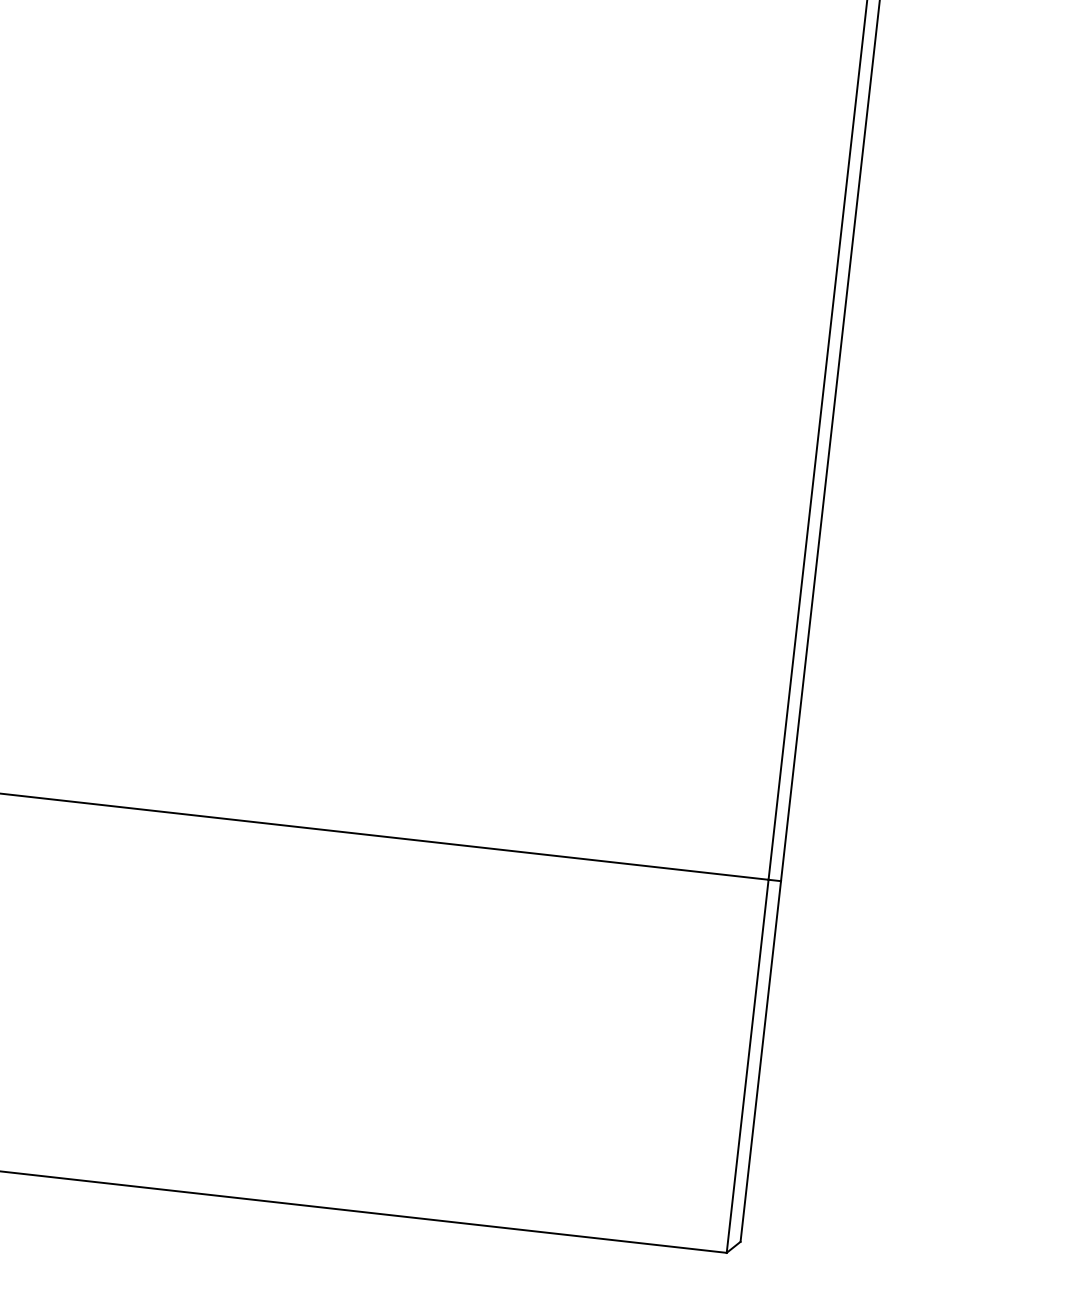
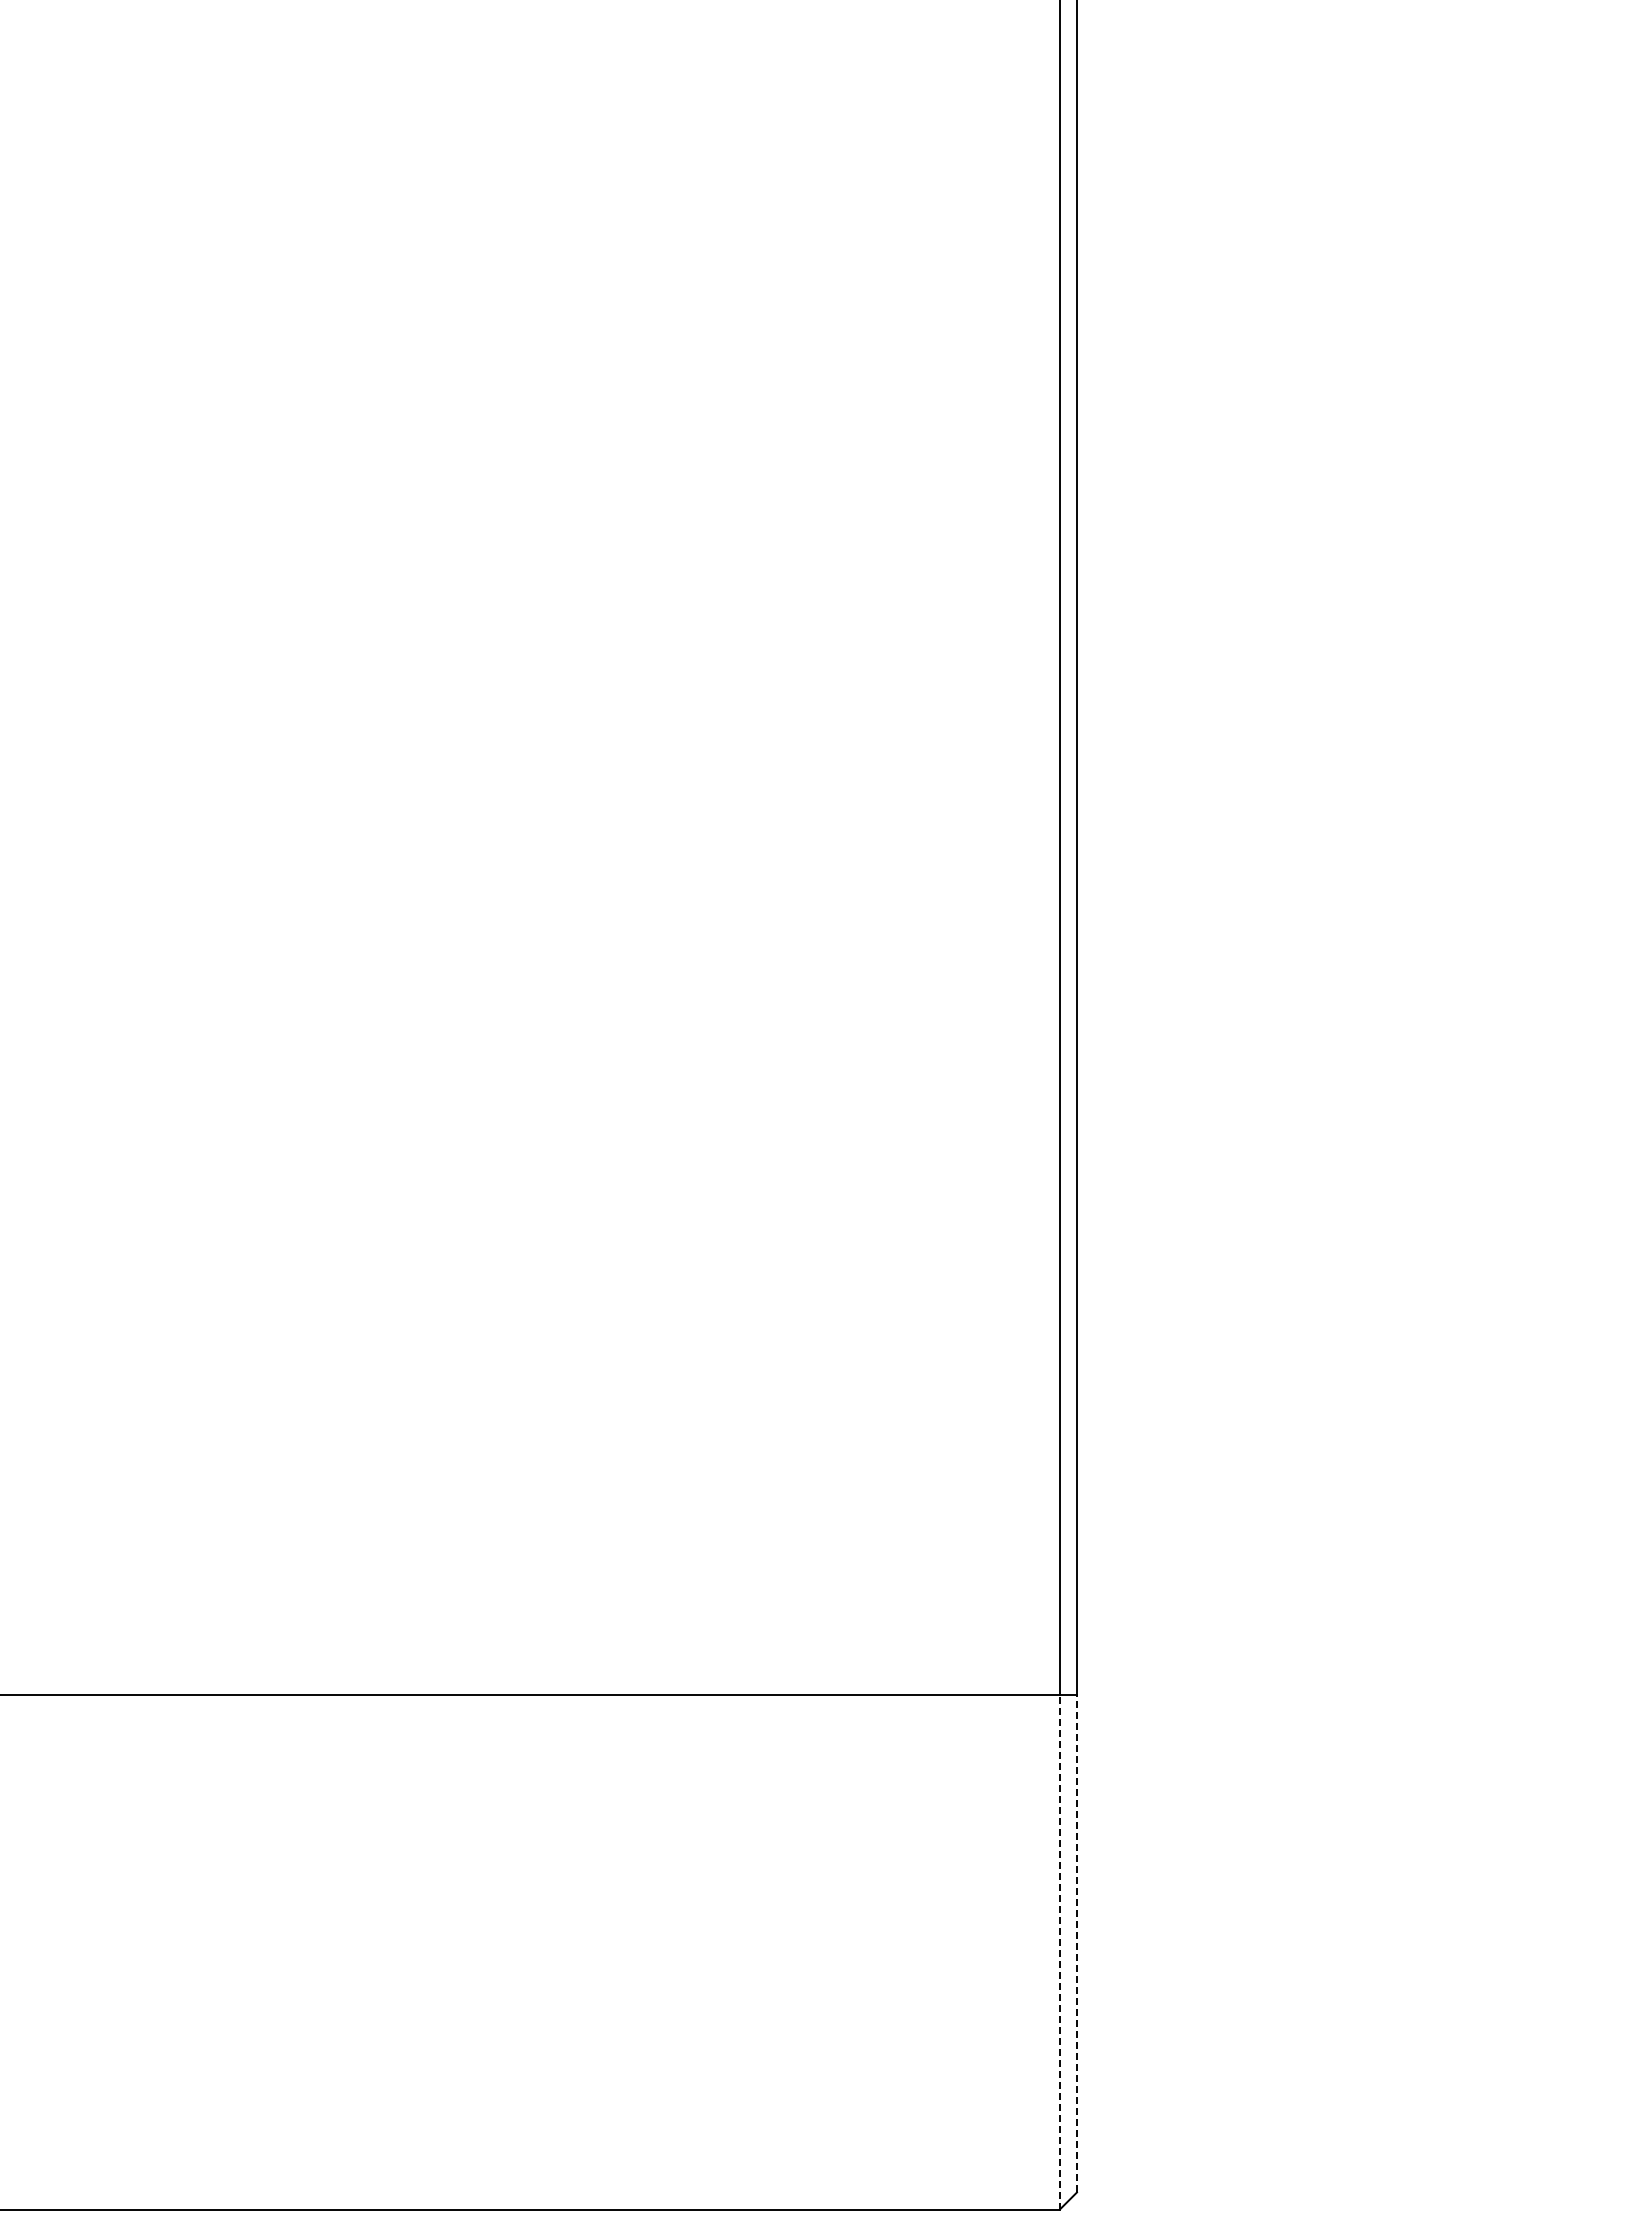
line: (760, 1061) -> (1076, 1943), solid -> dashed
line: (747, 1065) -> (1059, 1951), solid -> dashed

